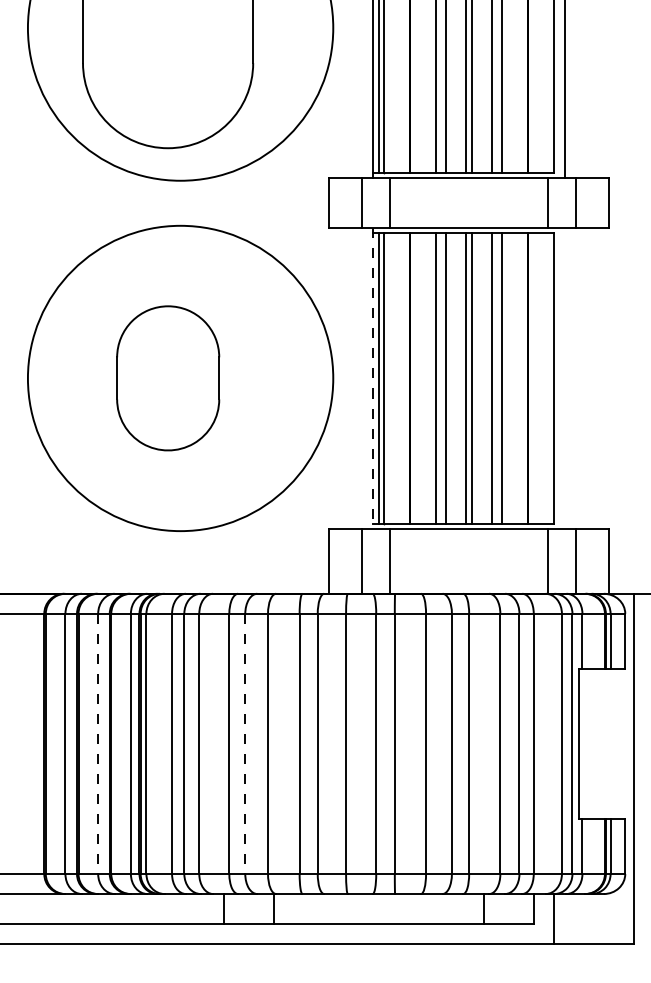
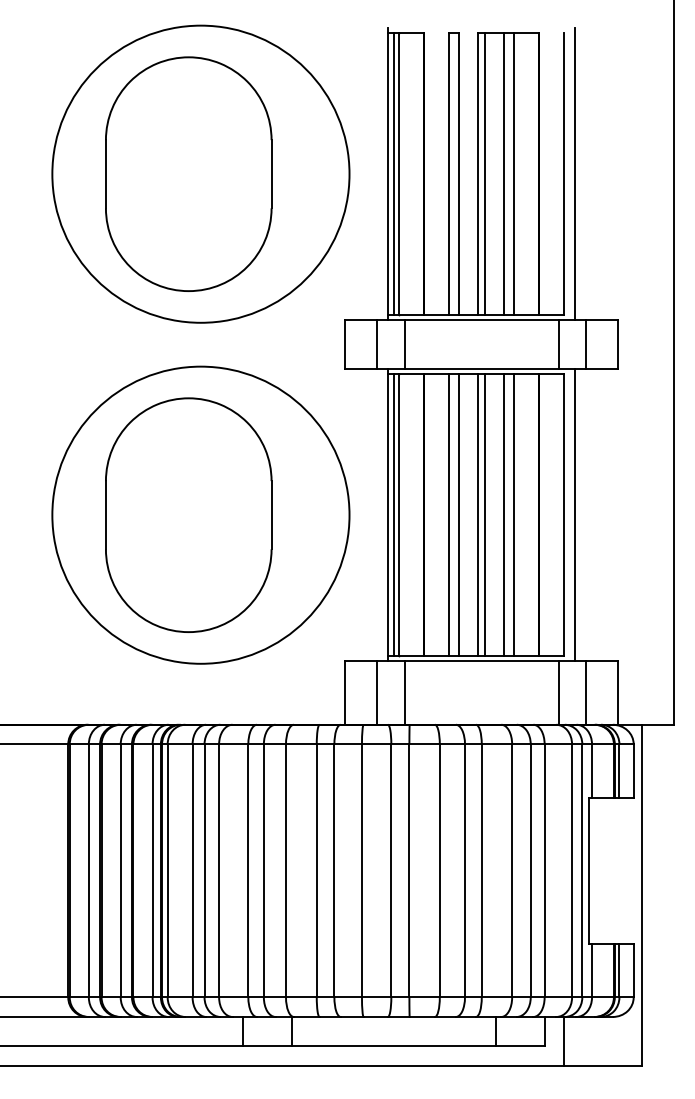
part: (167, 377) -> (188, 514), size x1.67
line: (373, 378) -> (388, 515), dashed -> solid
line: (564, 378) -> (574, 515), added
line: (97, 743) -> (120, 870), dashed -> solid
line: (244, 743) -> (263, 870), dashed -> solid

